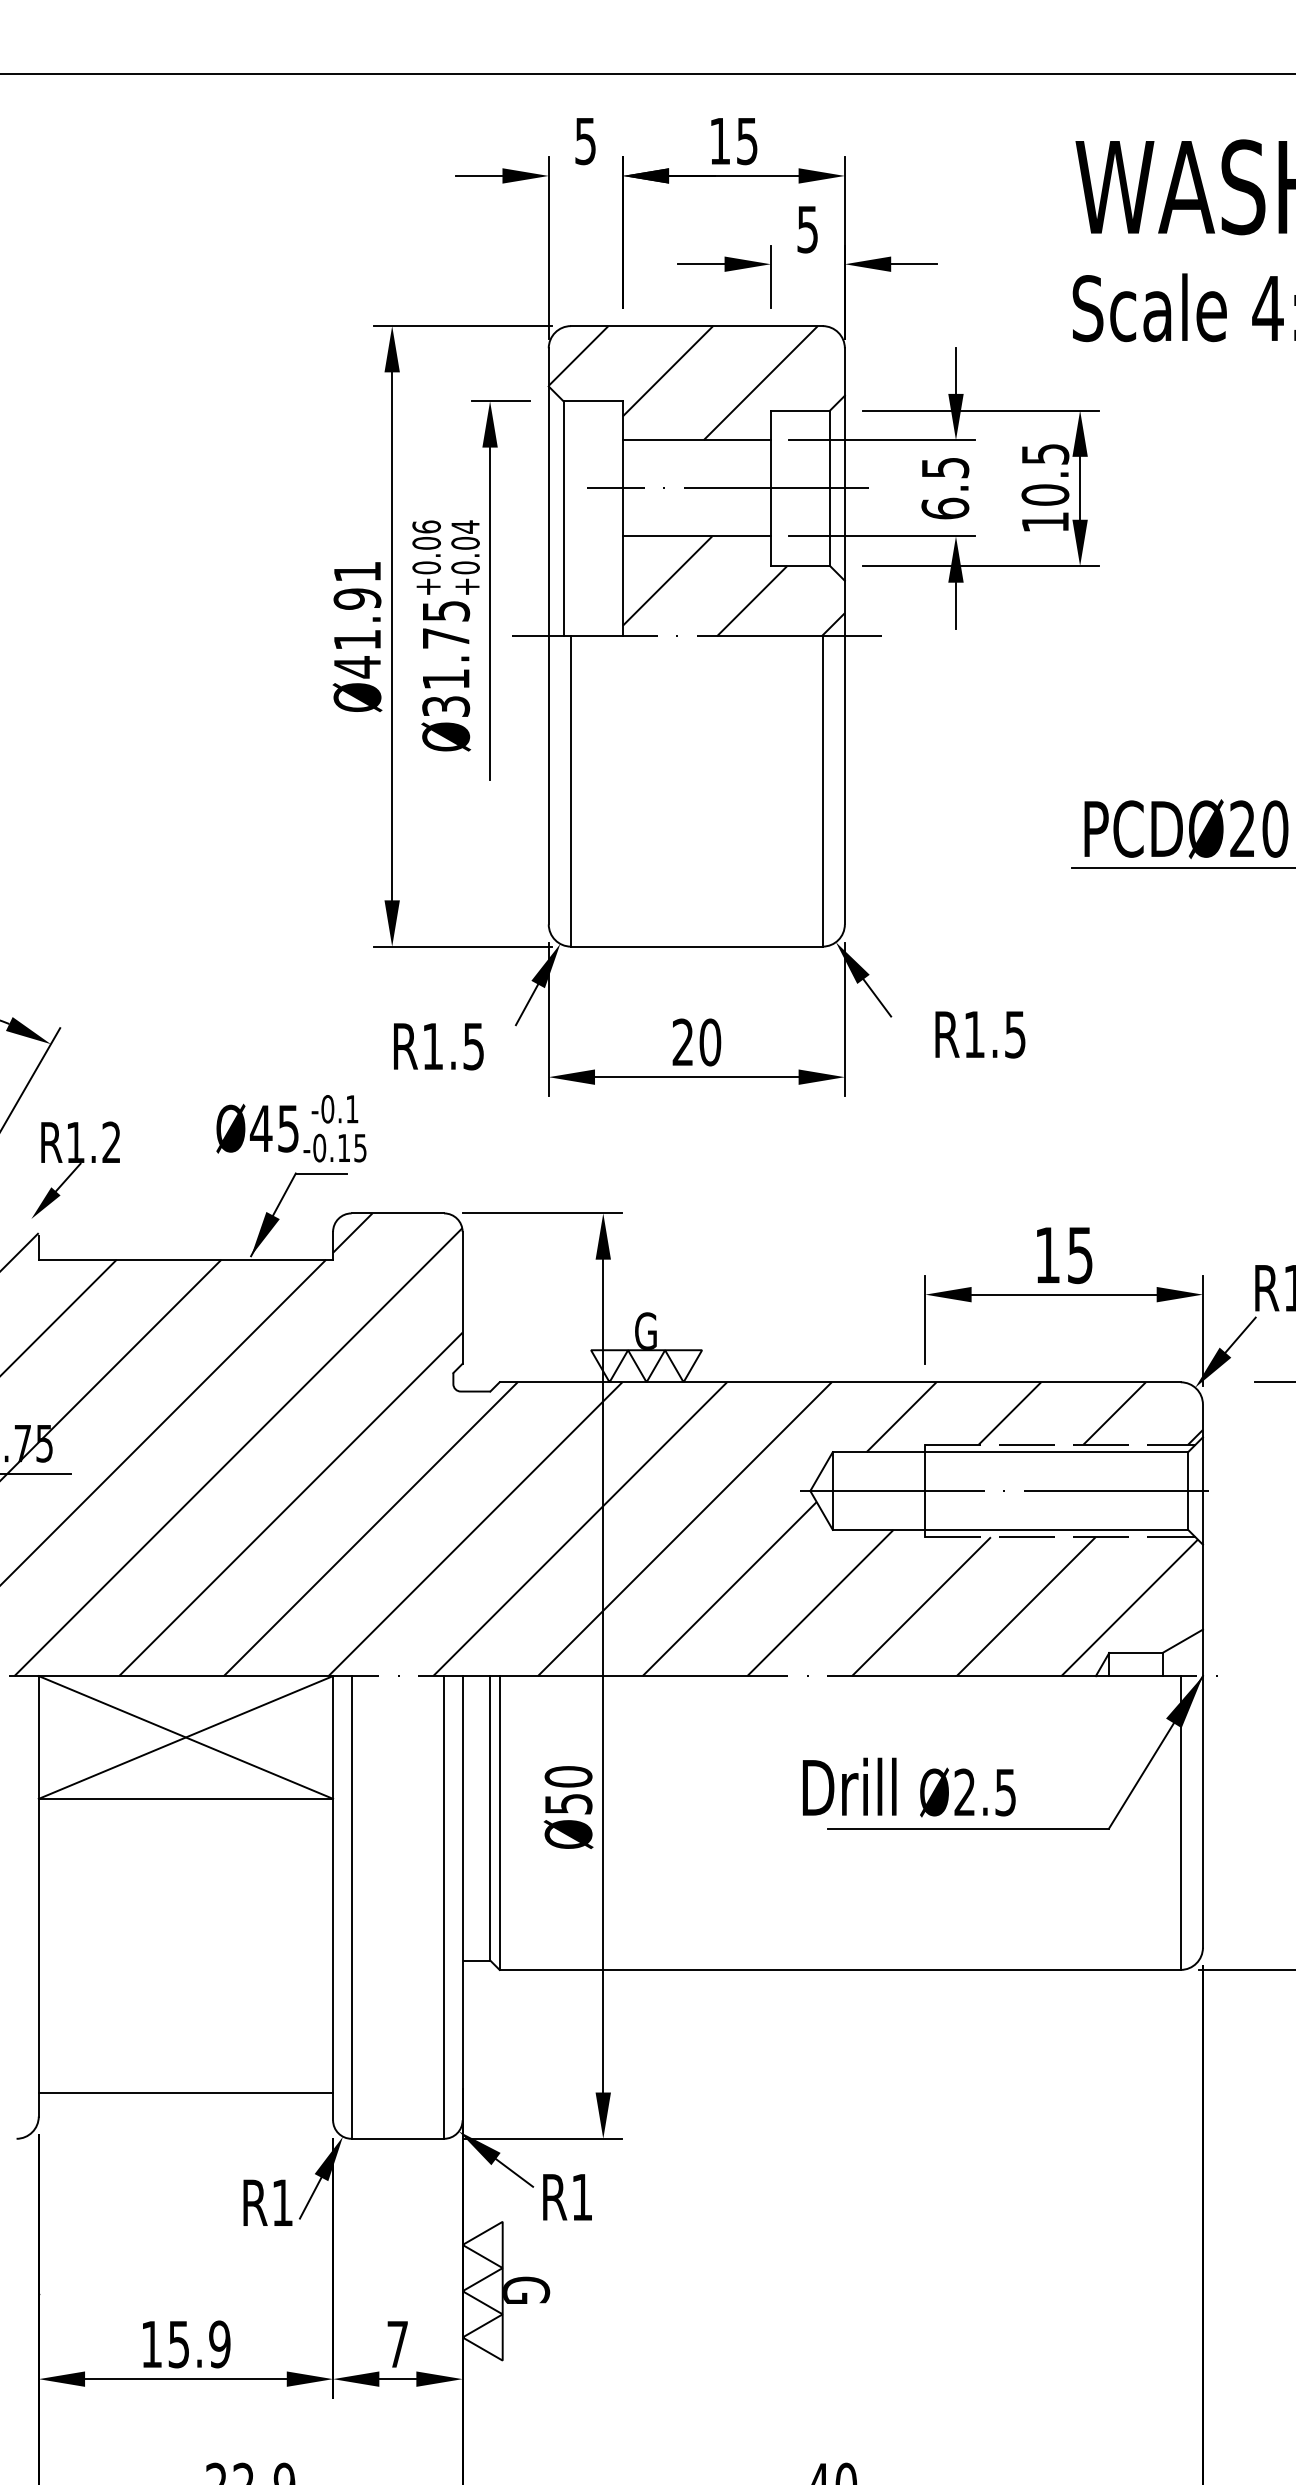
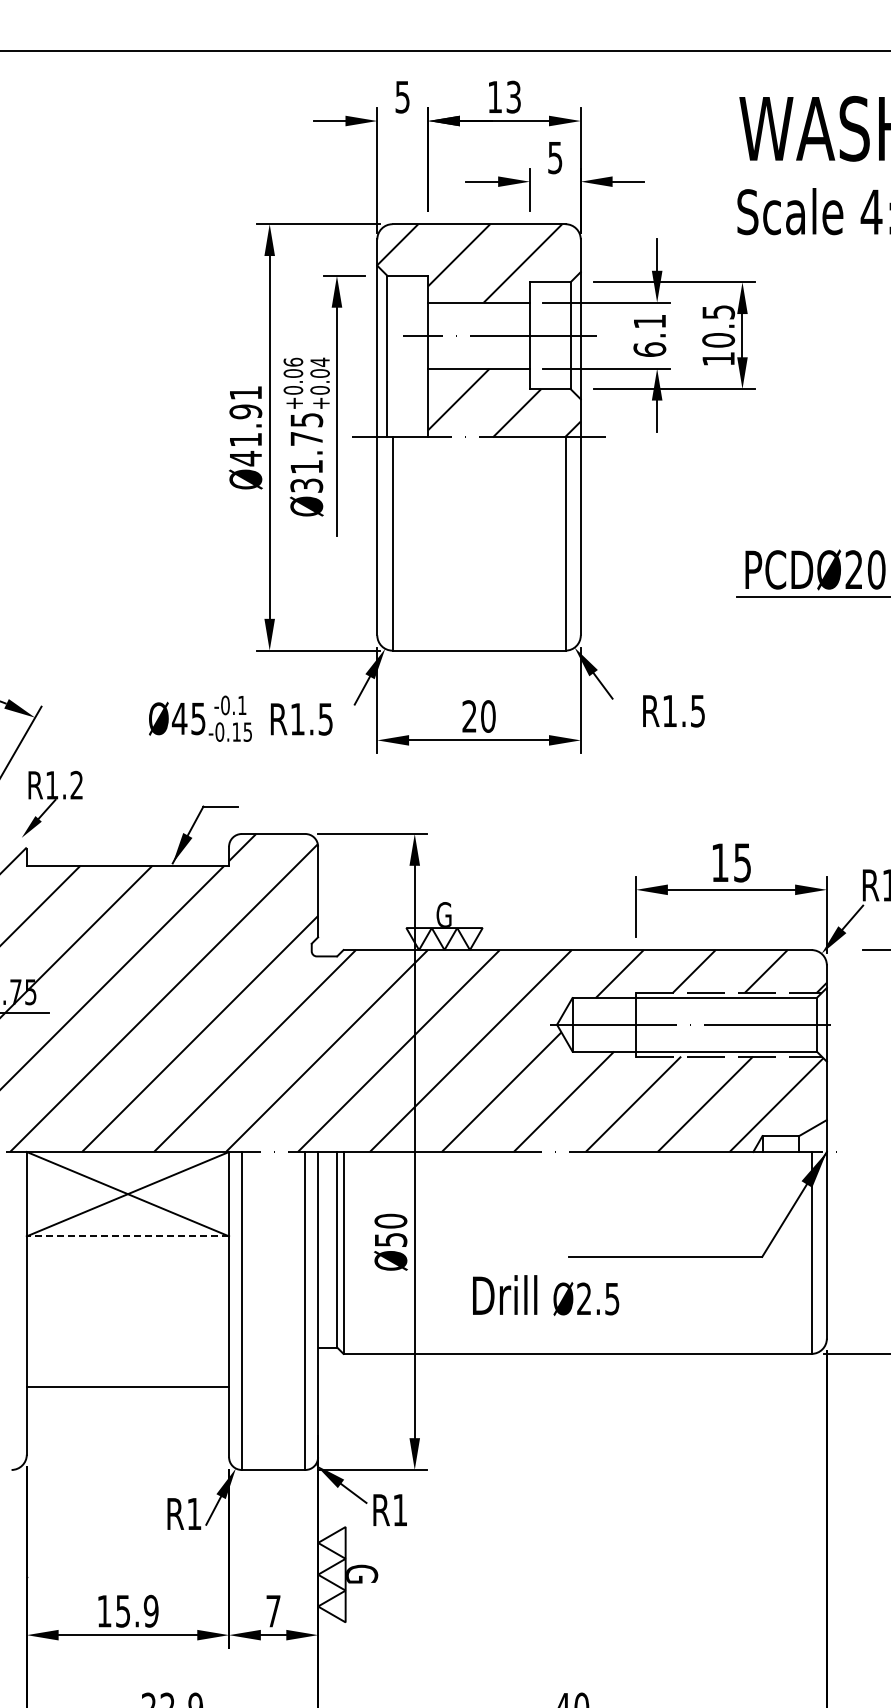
text: (746, 140) -> (513, 96), 15 -> 13
text: (946, 467) -> (650, 321), 6.5 -> 6.1
text: (291, 1128) -> (200, 718), moved
text: (909, 1787) -> (546, 1295), moved
line: (185, 1799) -> (127, 1236), solid -> dashed
line: (185, 2093) -> (127, 1387), moved

